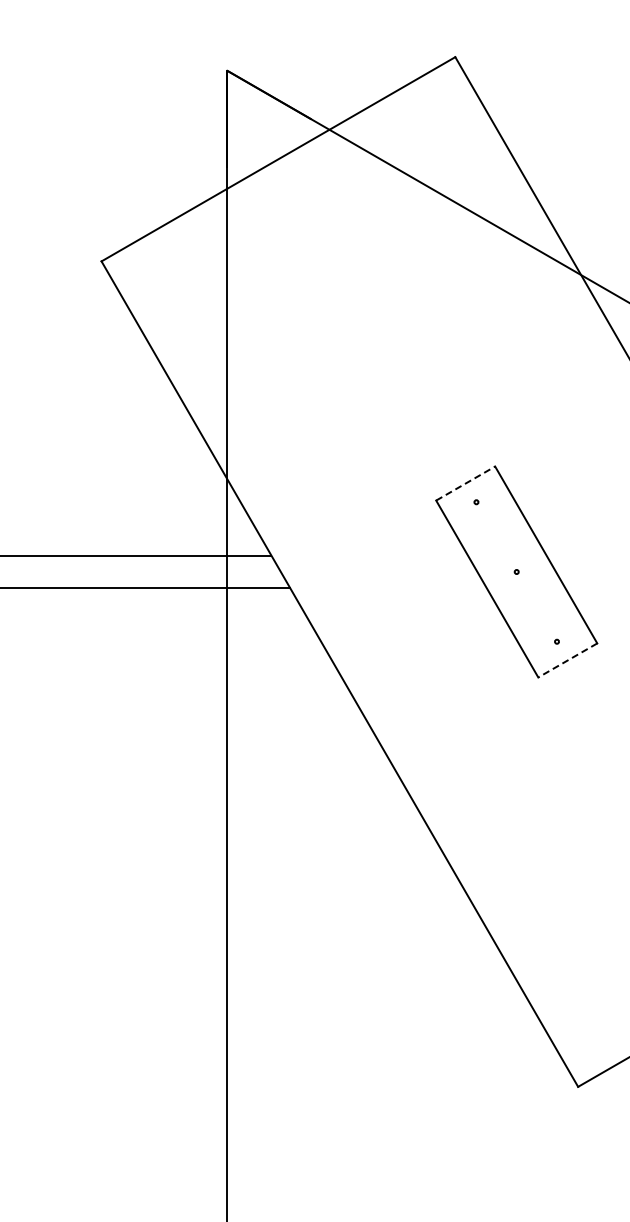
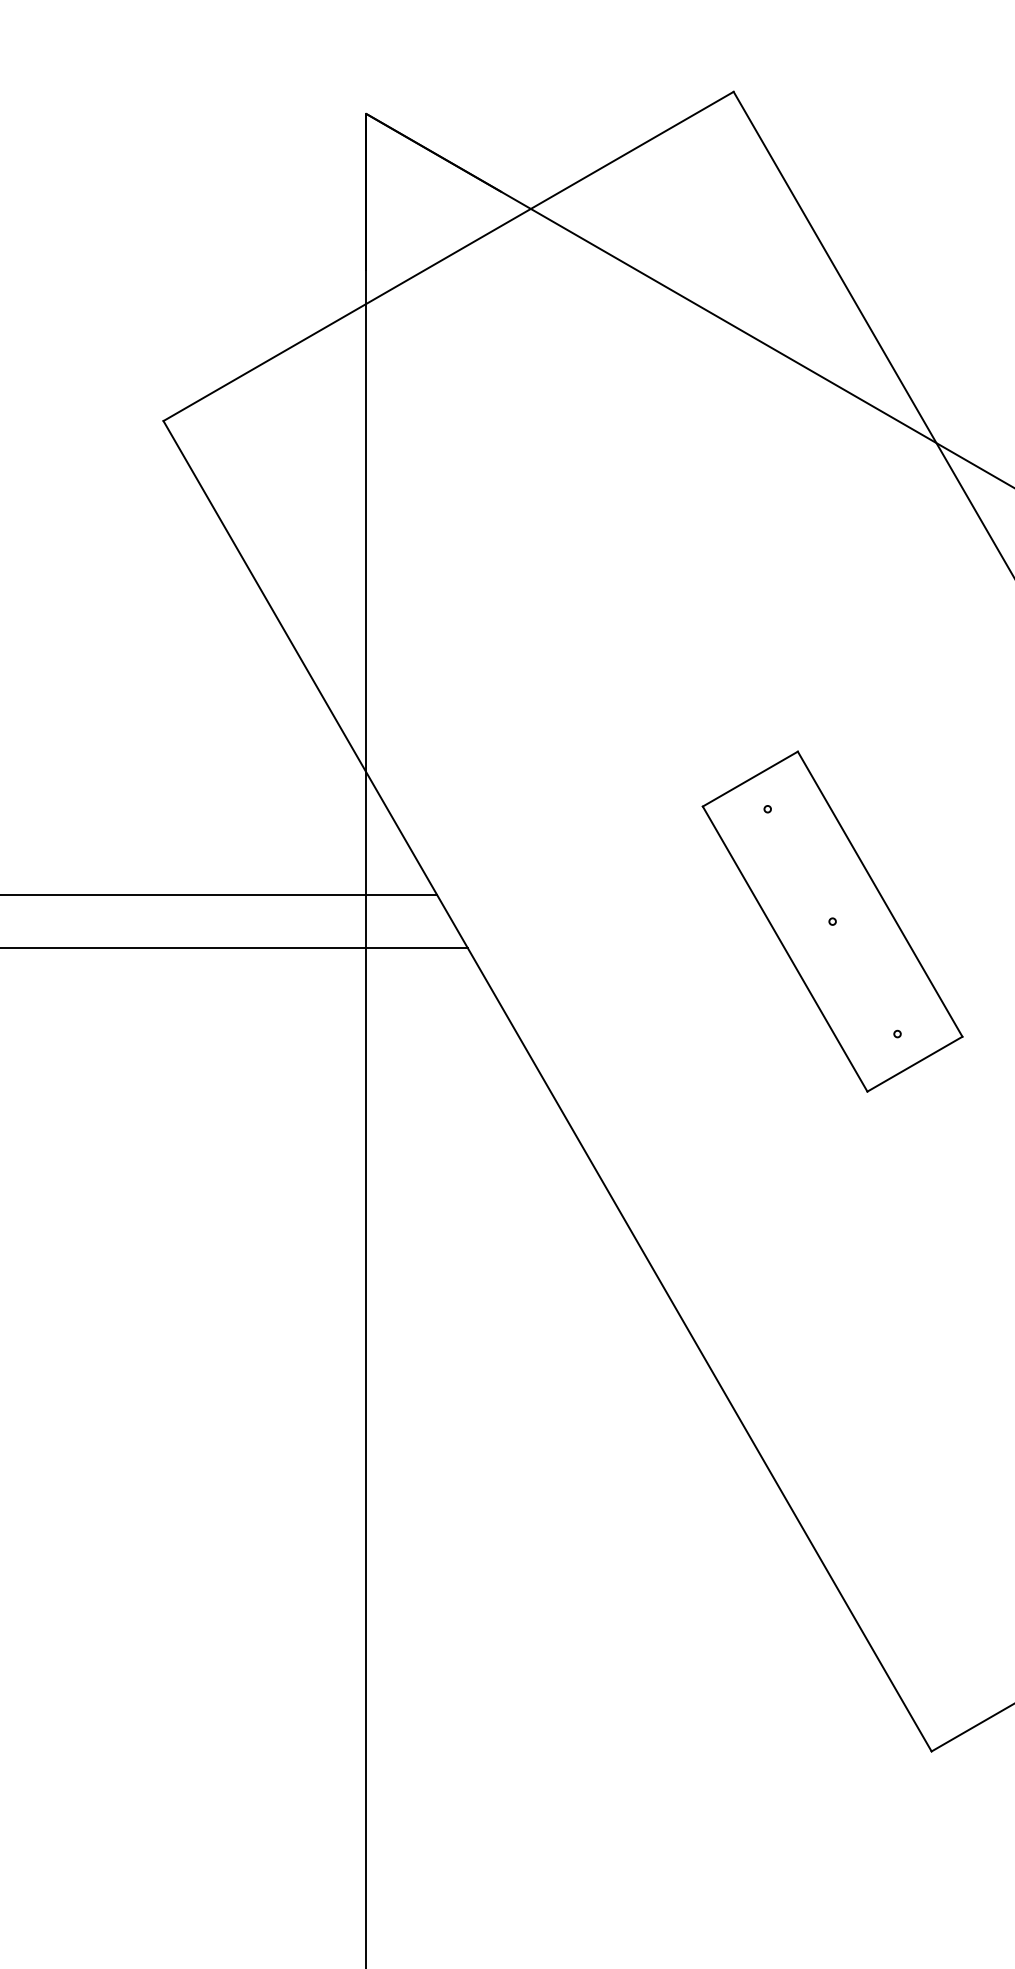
line: (466, 483) -> (751, 779), dashed -> solid
line: (567, 660) -> (914, 1064), dashed -> solid

